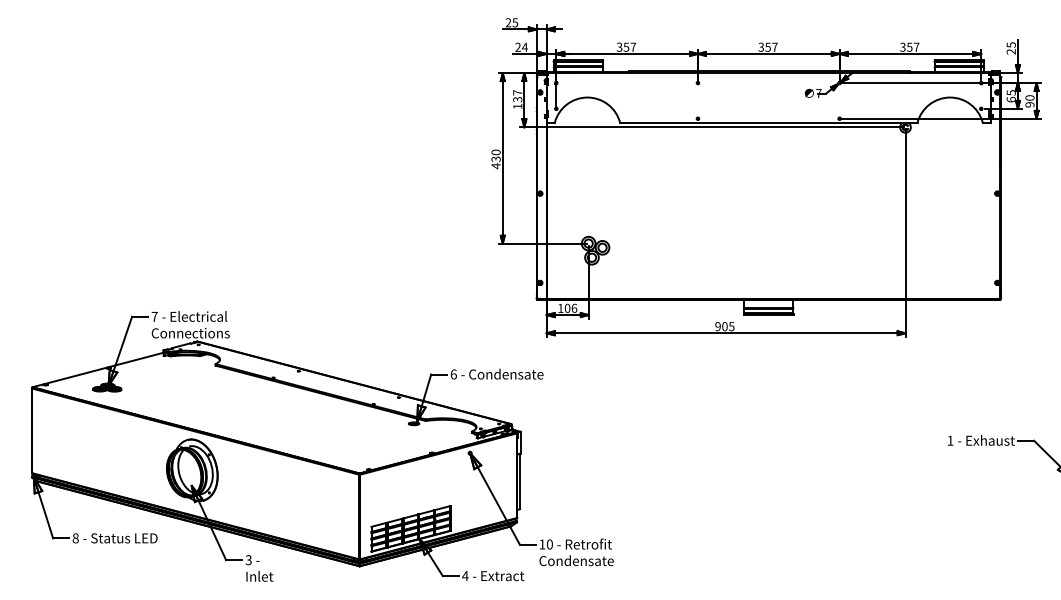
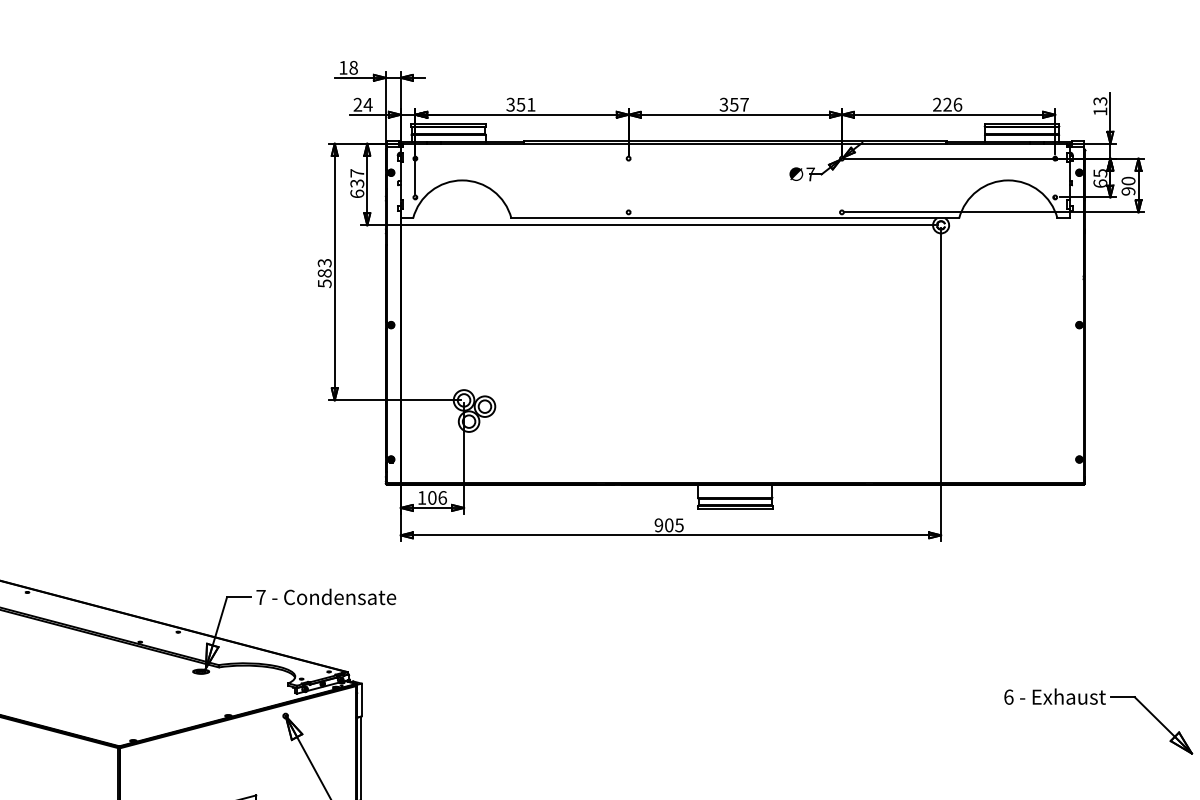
text: (511, 22) -> (347, 67), 25 -> 18
text: (633, 46) -> (531, 103), 357 -> 351
text: (909, 46) -> (947, 103), 357 -> 226
text: (1010, 48) -> (1099, 106), 25 -> 13
text: (517, 106) -> (356, 193), 137 -> 637
text: (495, 159) -> (323, 273), 430 -> 583
text: (453, 374) -> (260, 597), 6 -> 7
text: (950, 440) -> (1008, 696), 1 -> 6

